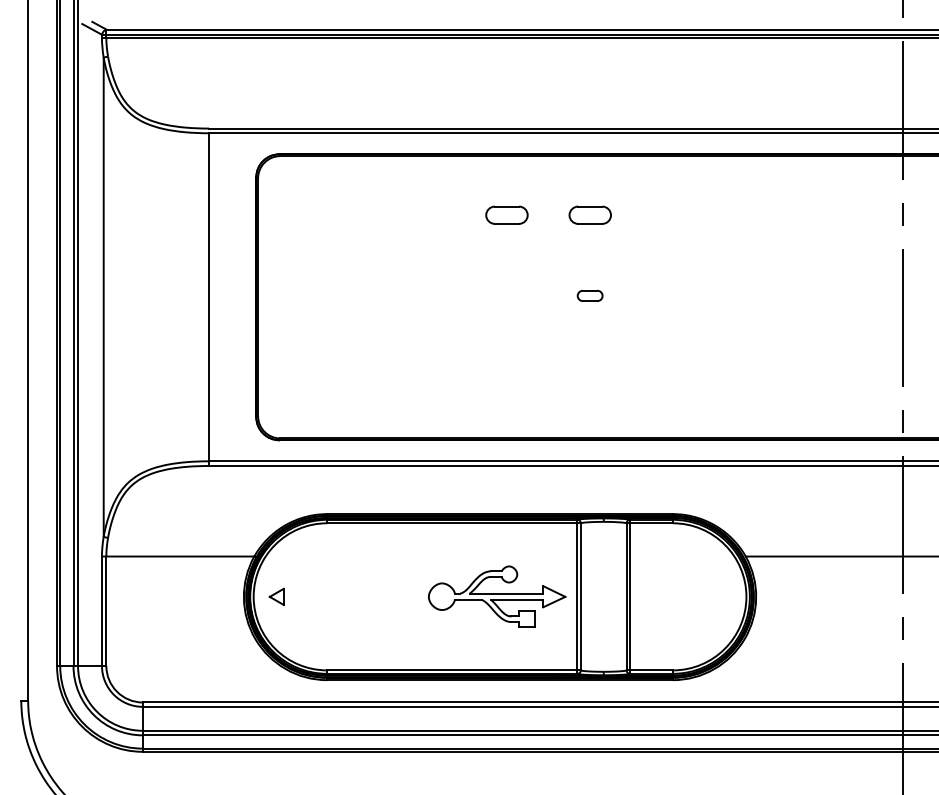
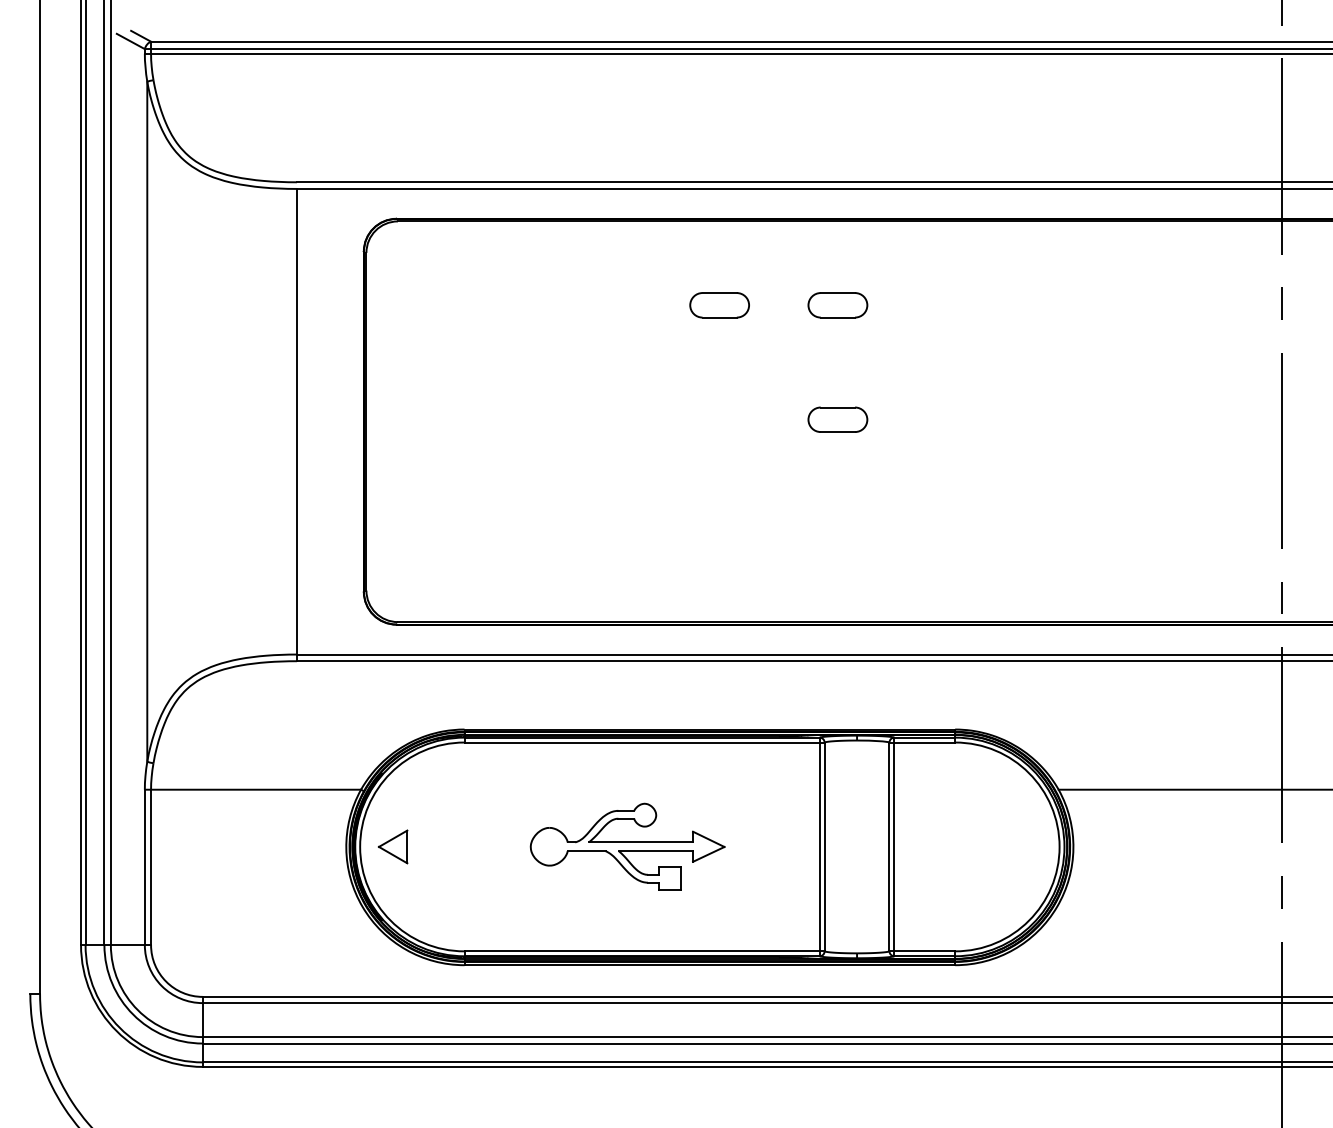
part: (589, 295) -> (836, 419), size x1.67
part: (276, 596) -> (392, 846), size x1.43
part: (497, 596) -> (628, 846), moved

